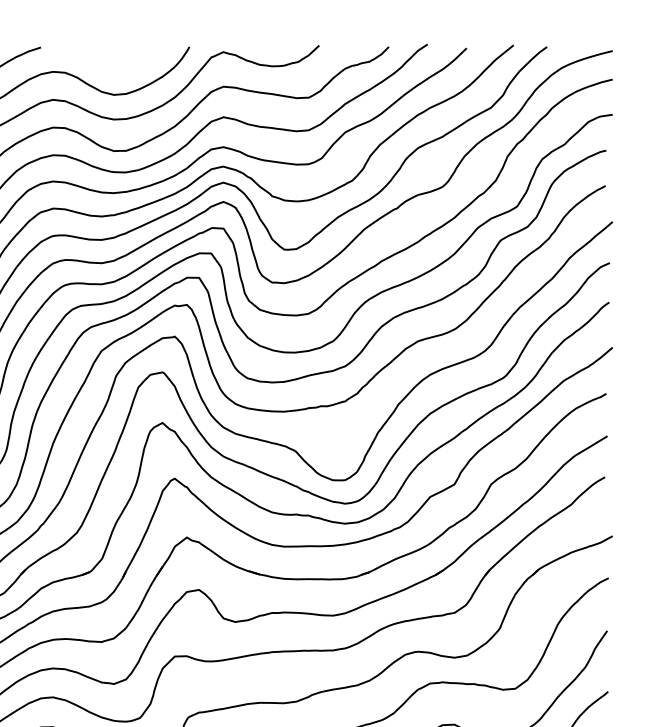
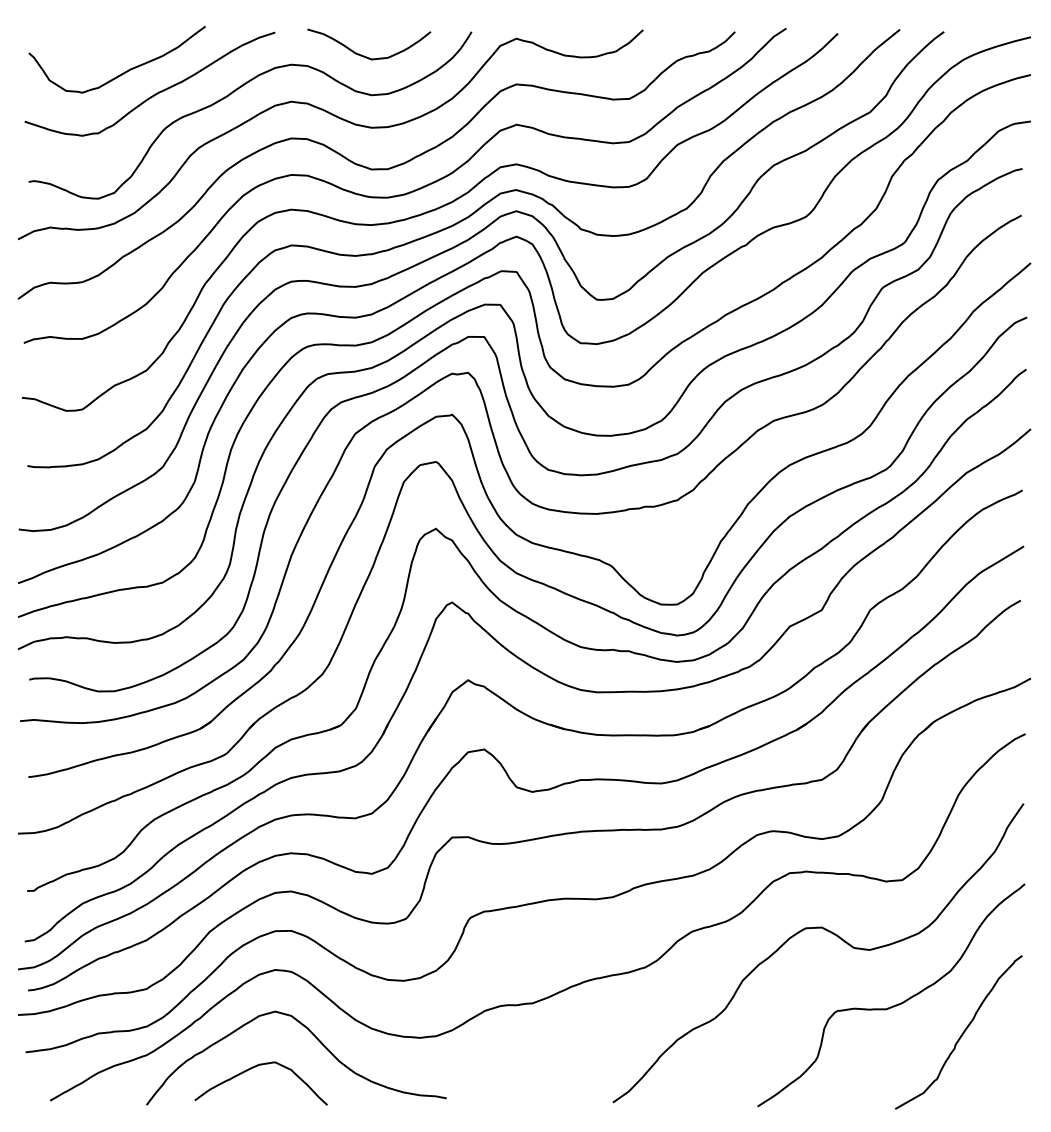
curve: (108, 64) -> (364, 55), added

